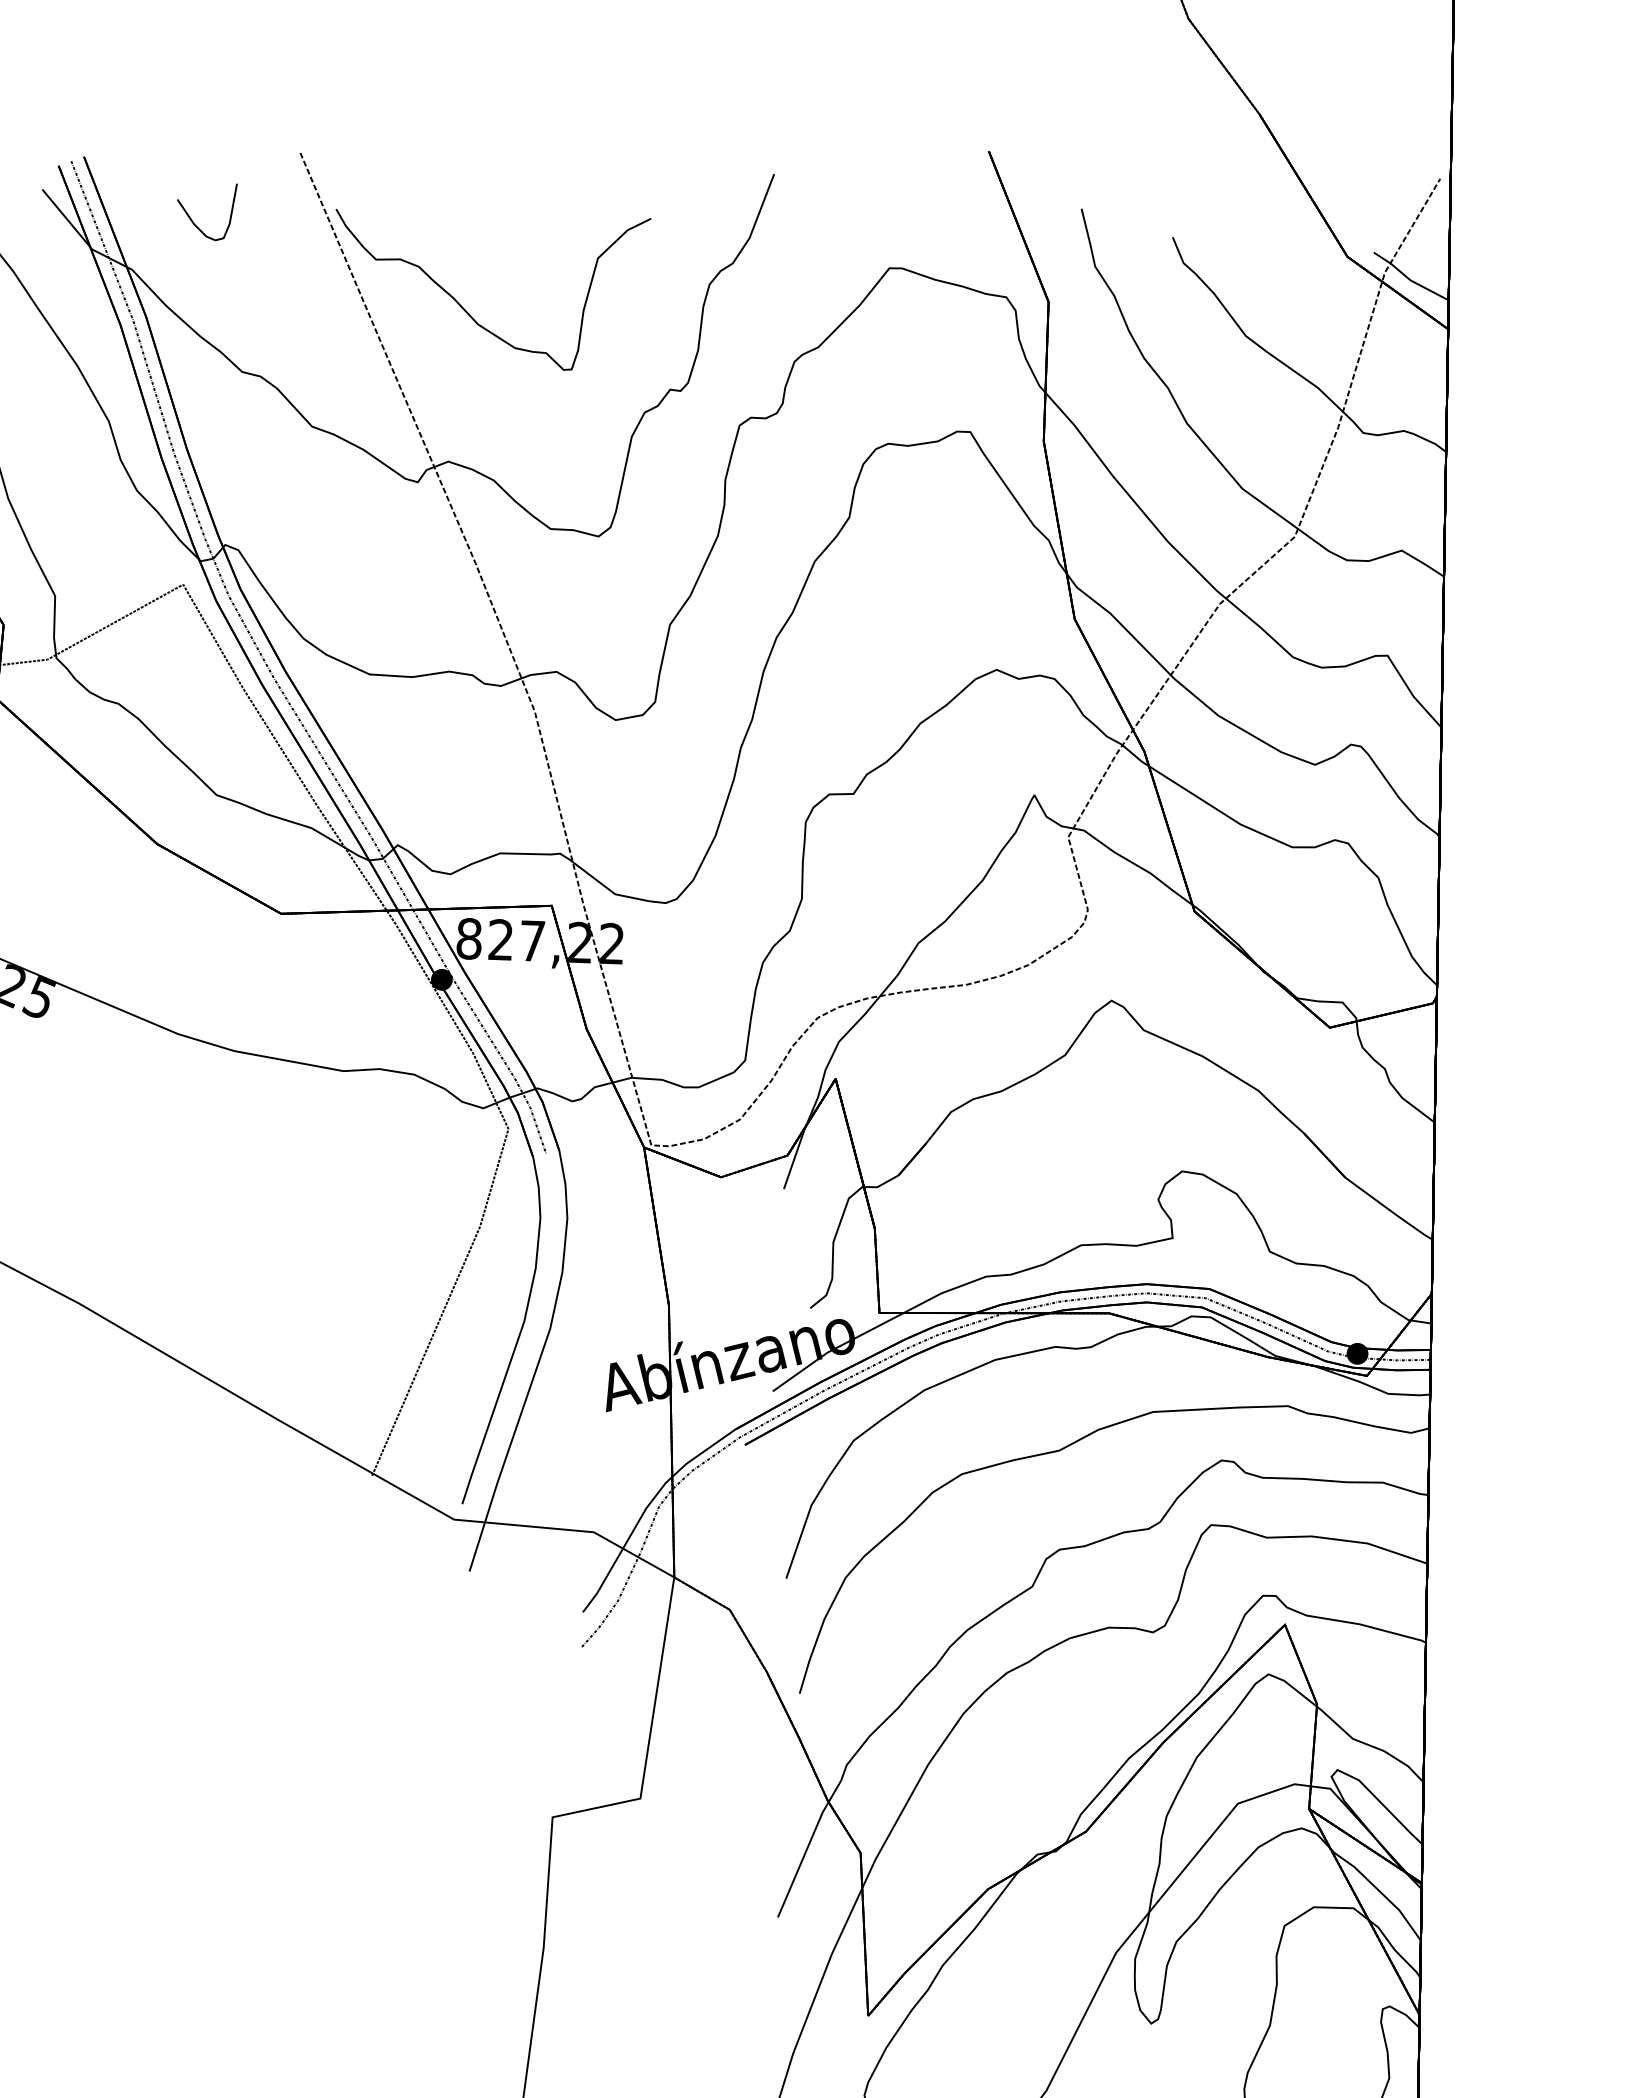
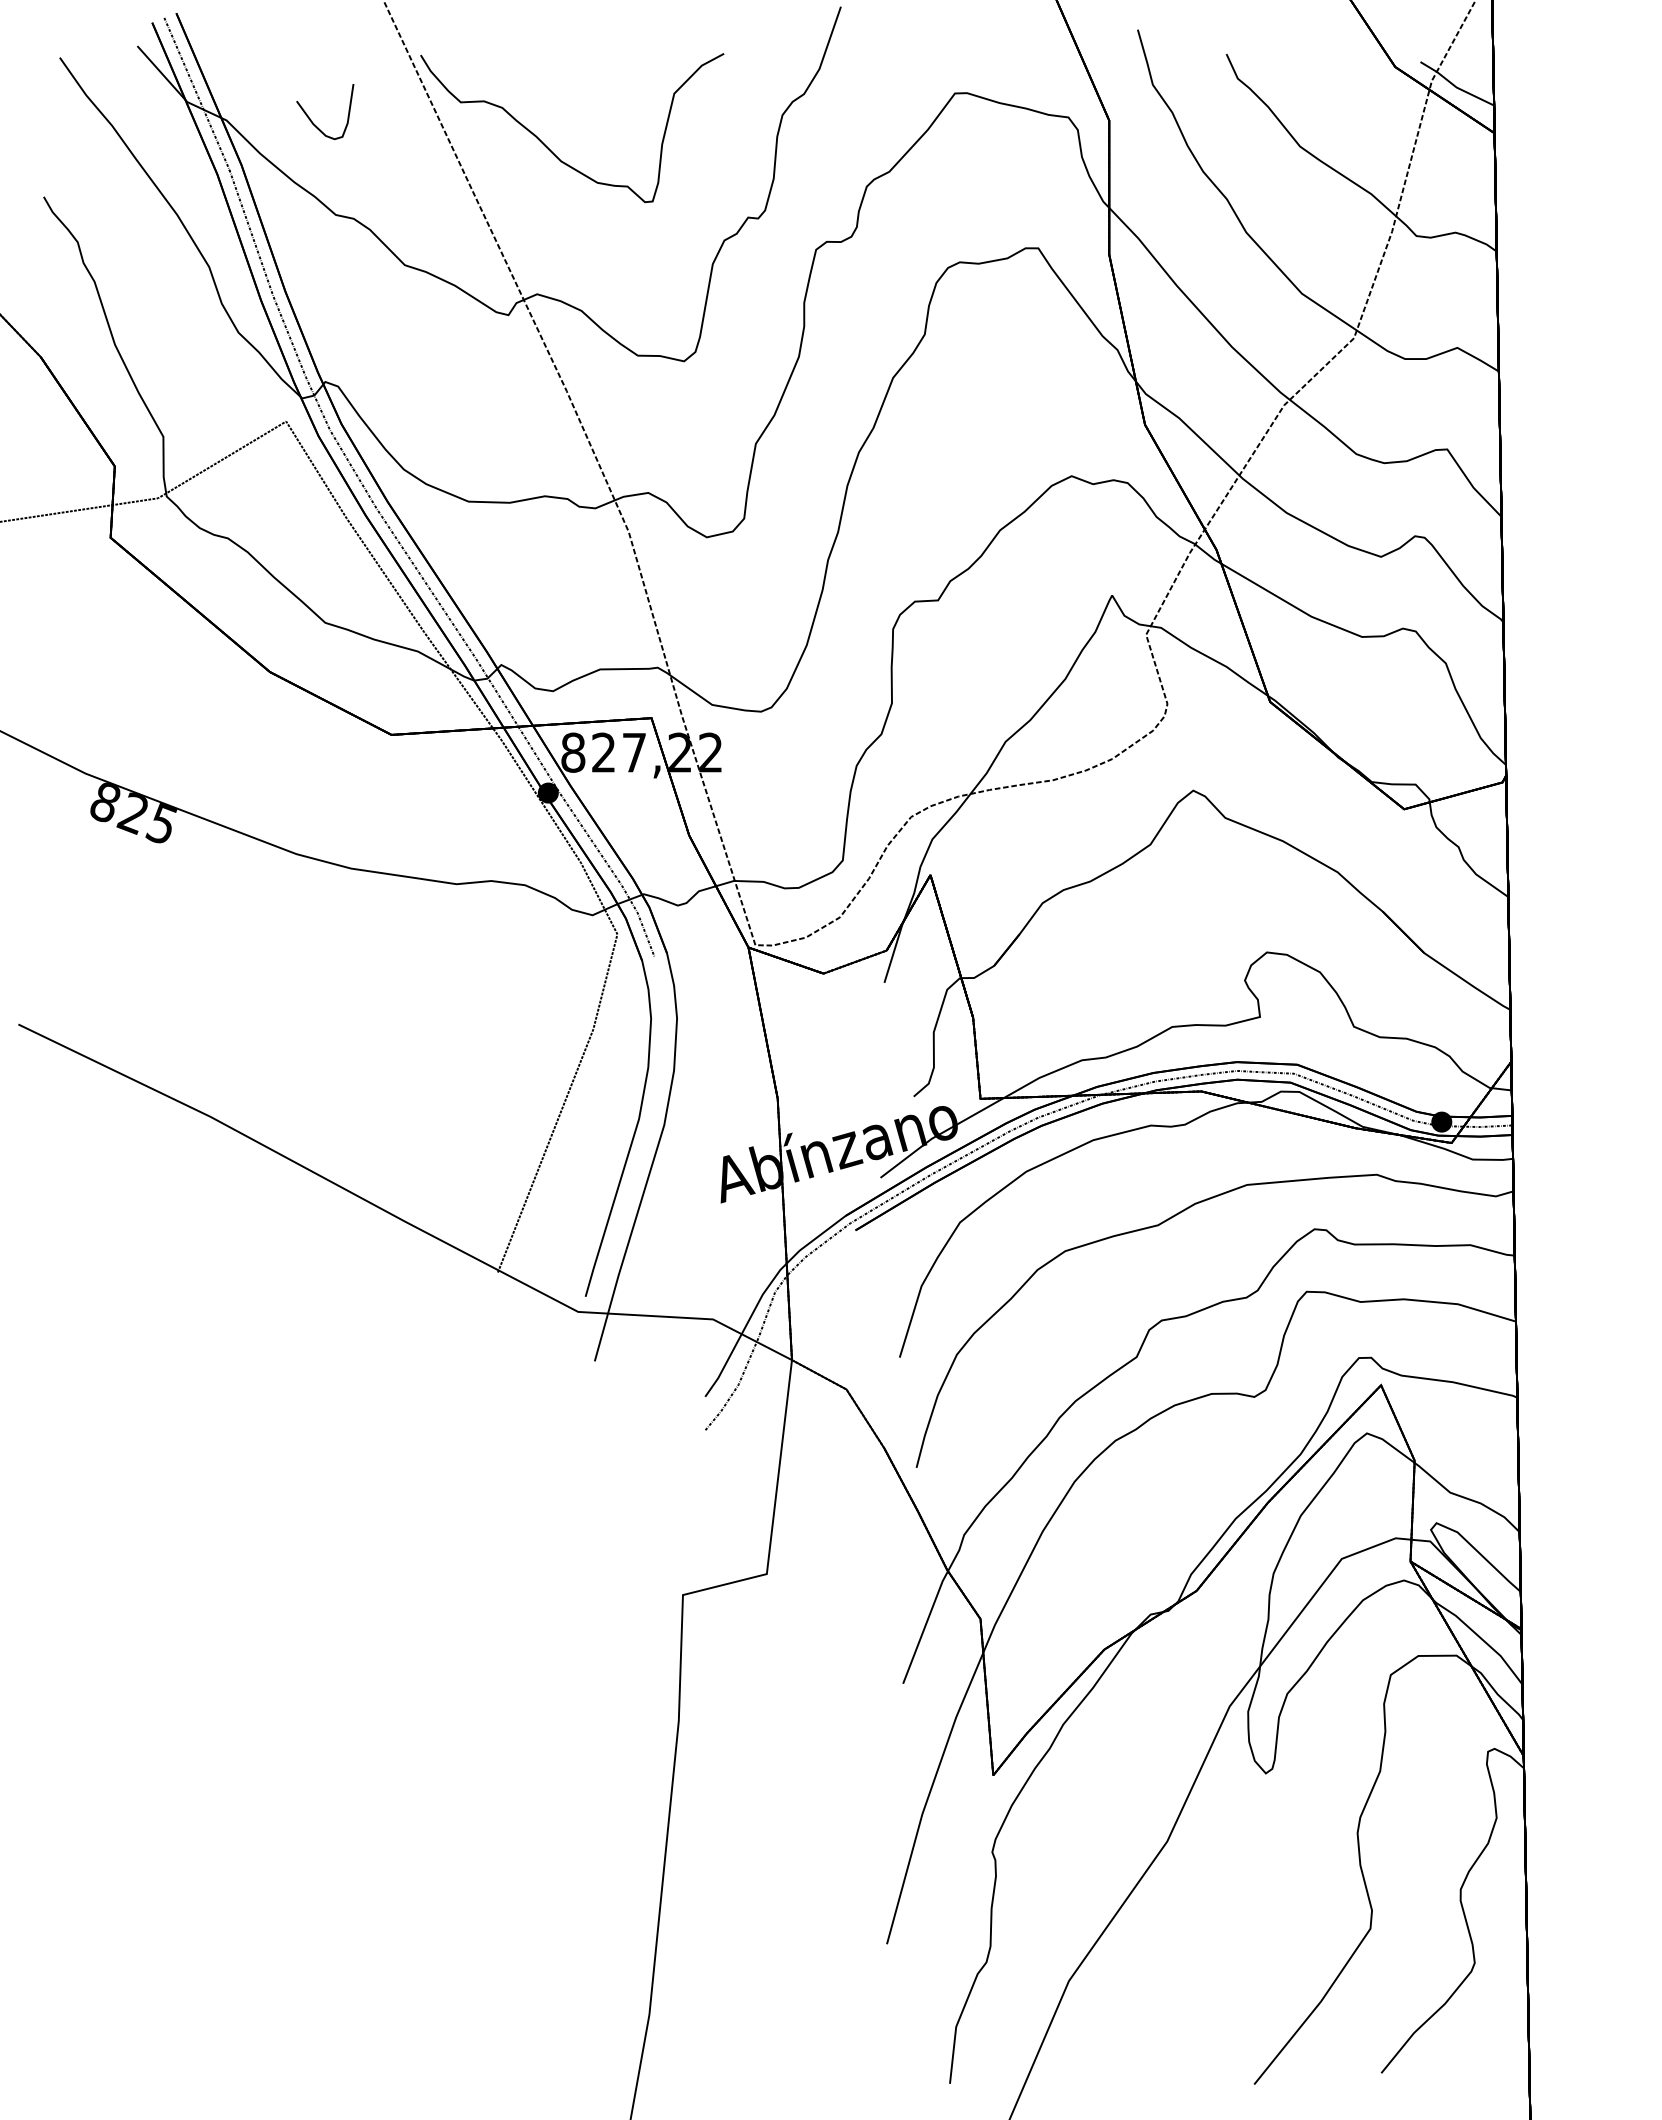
curve: (195, 223) -> (314, 123), moved

